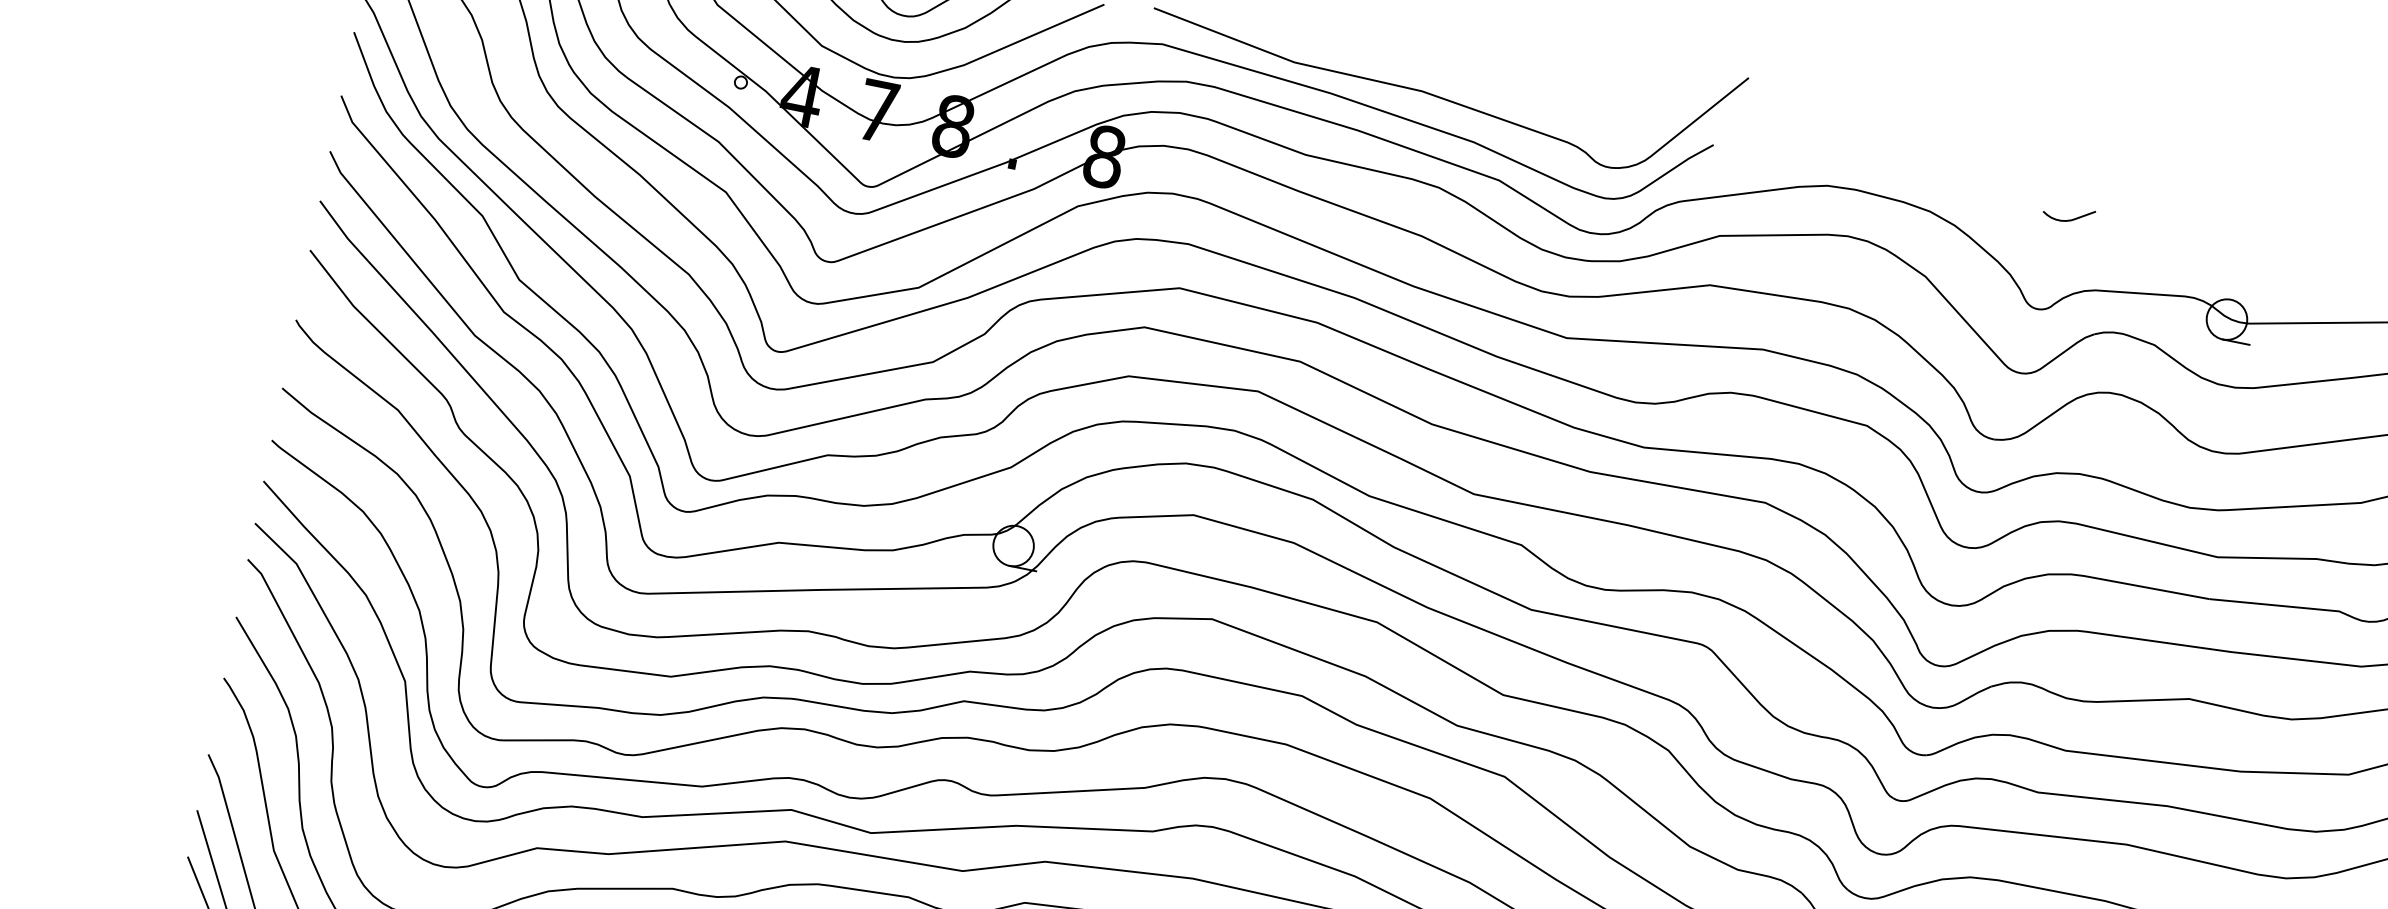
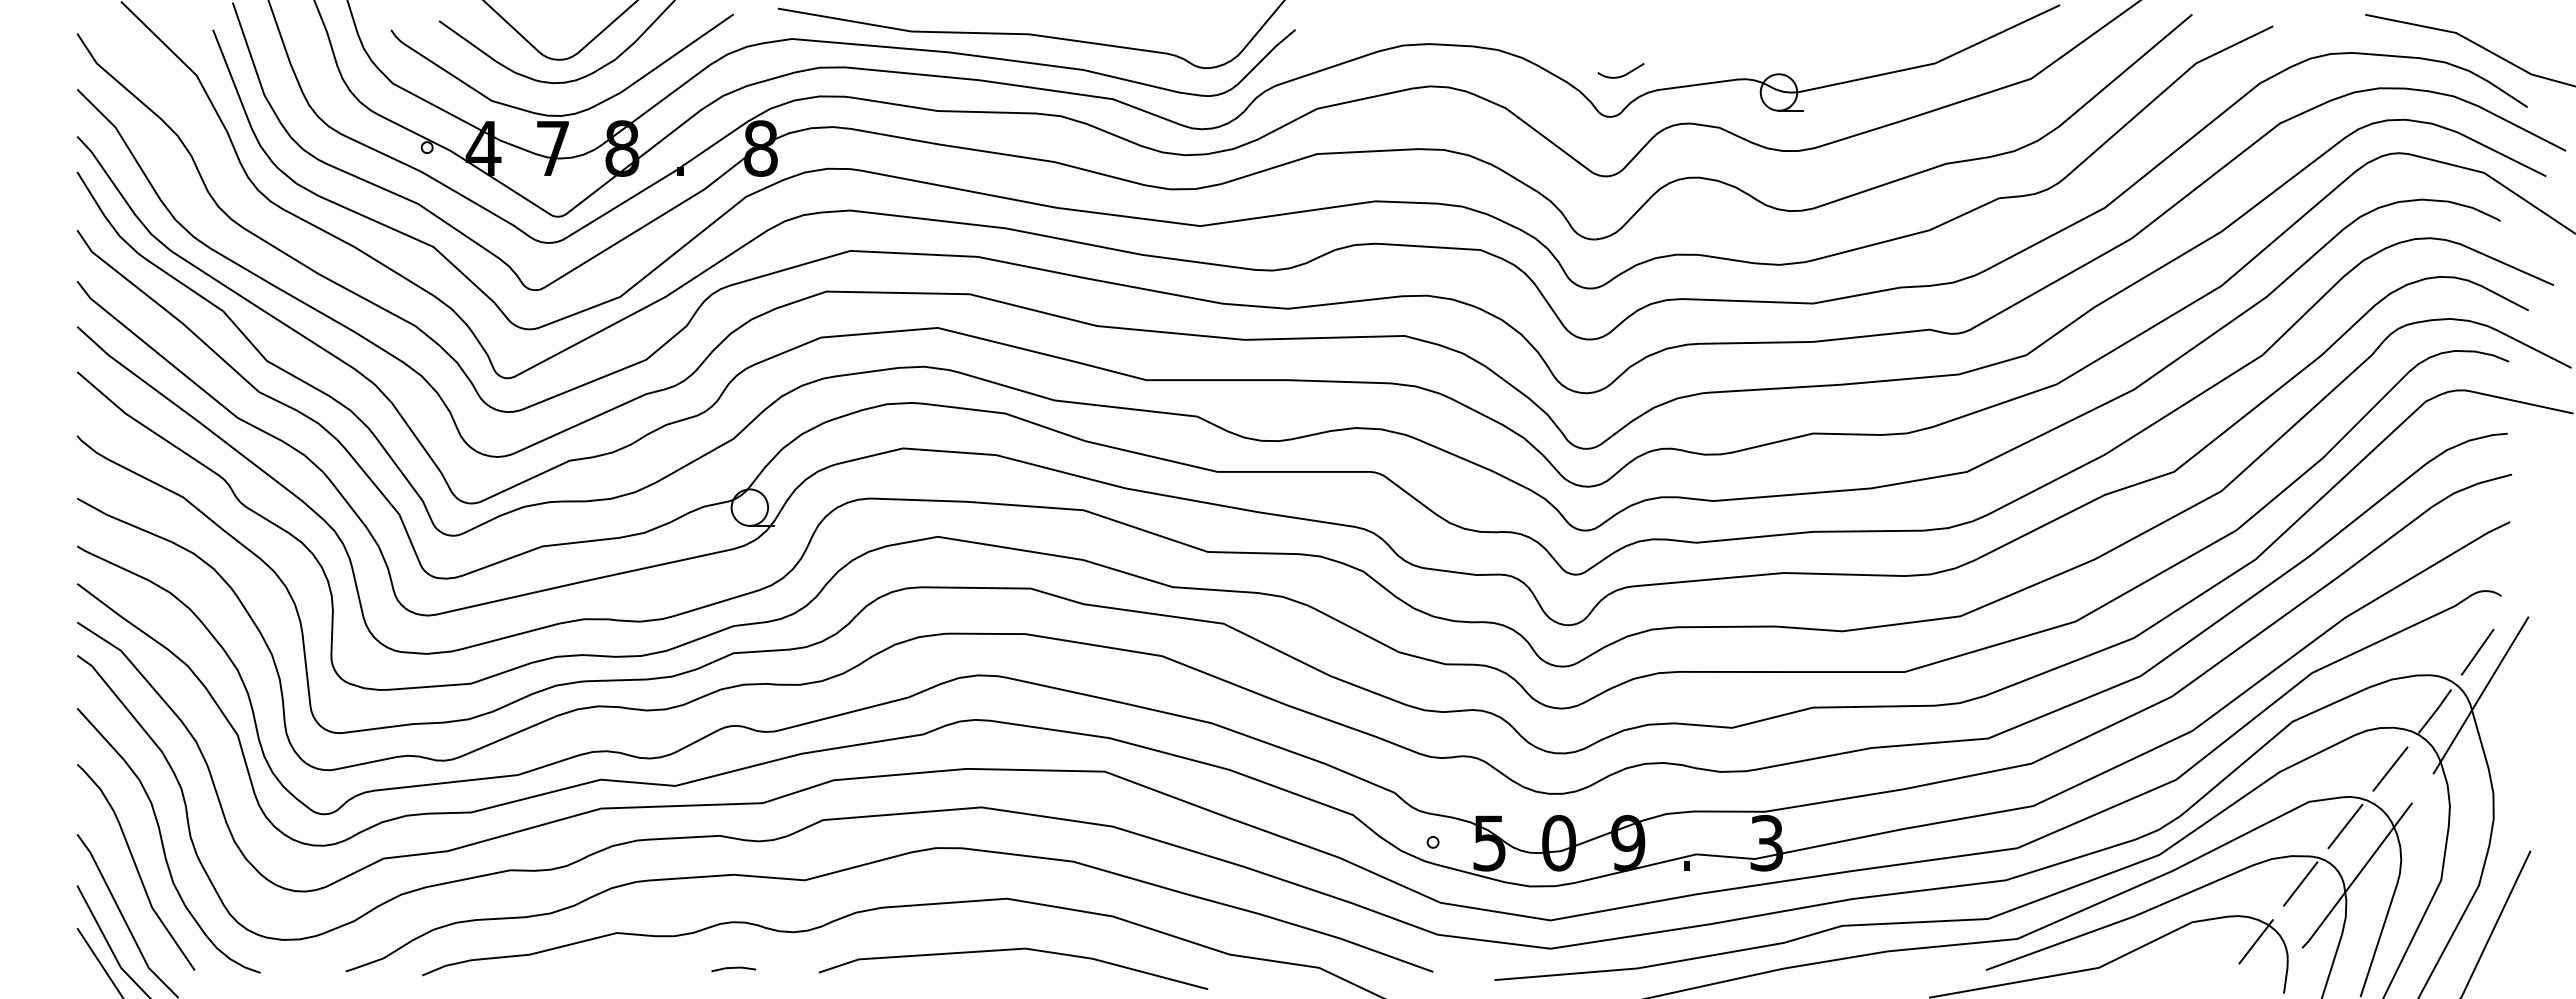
curve: (2070, 218) -> (1623, 74), moved

